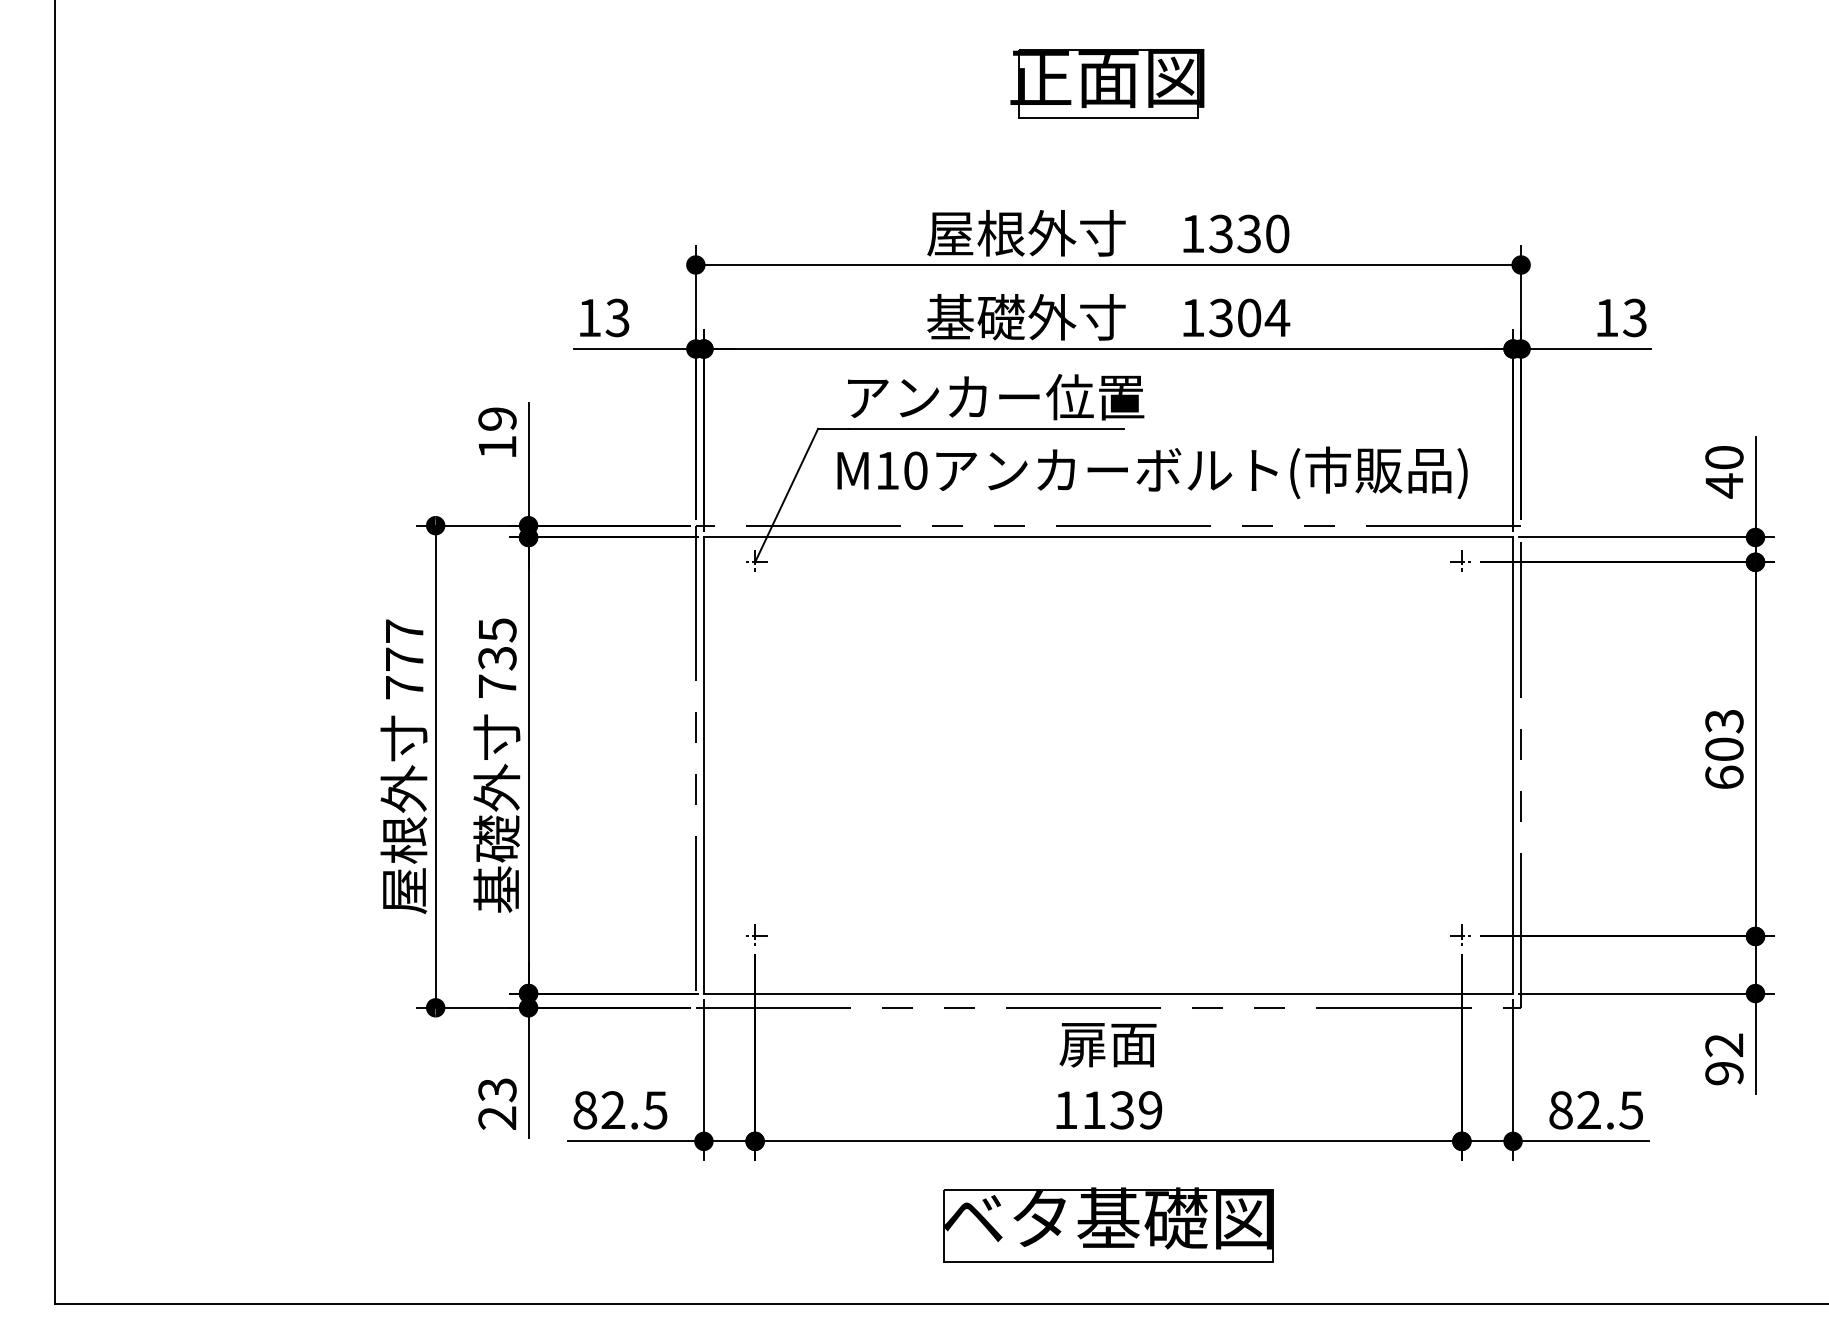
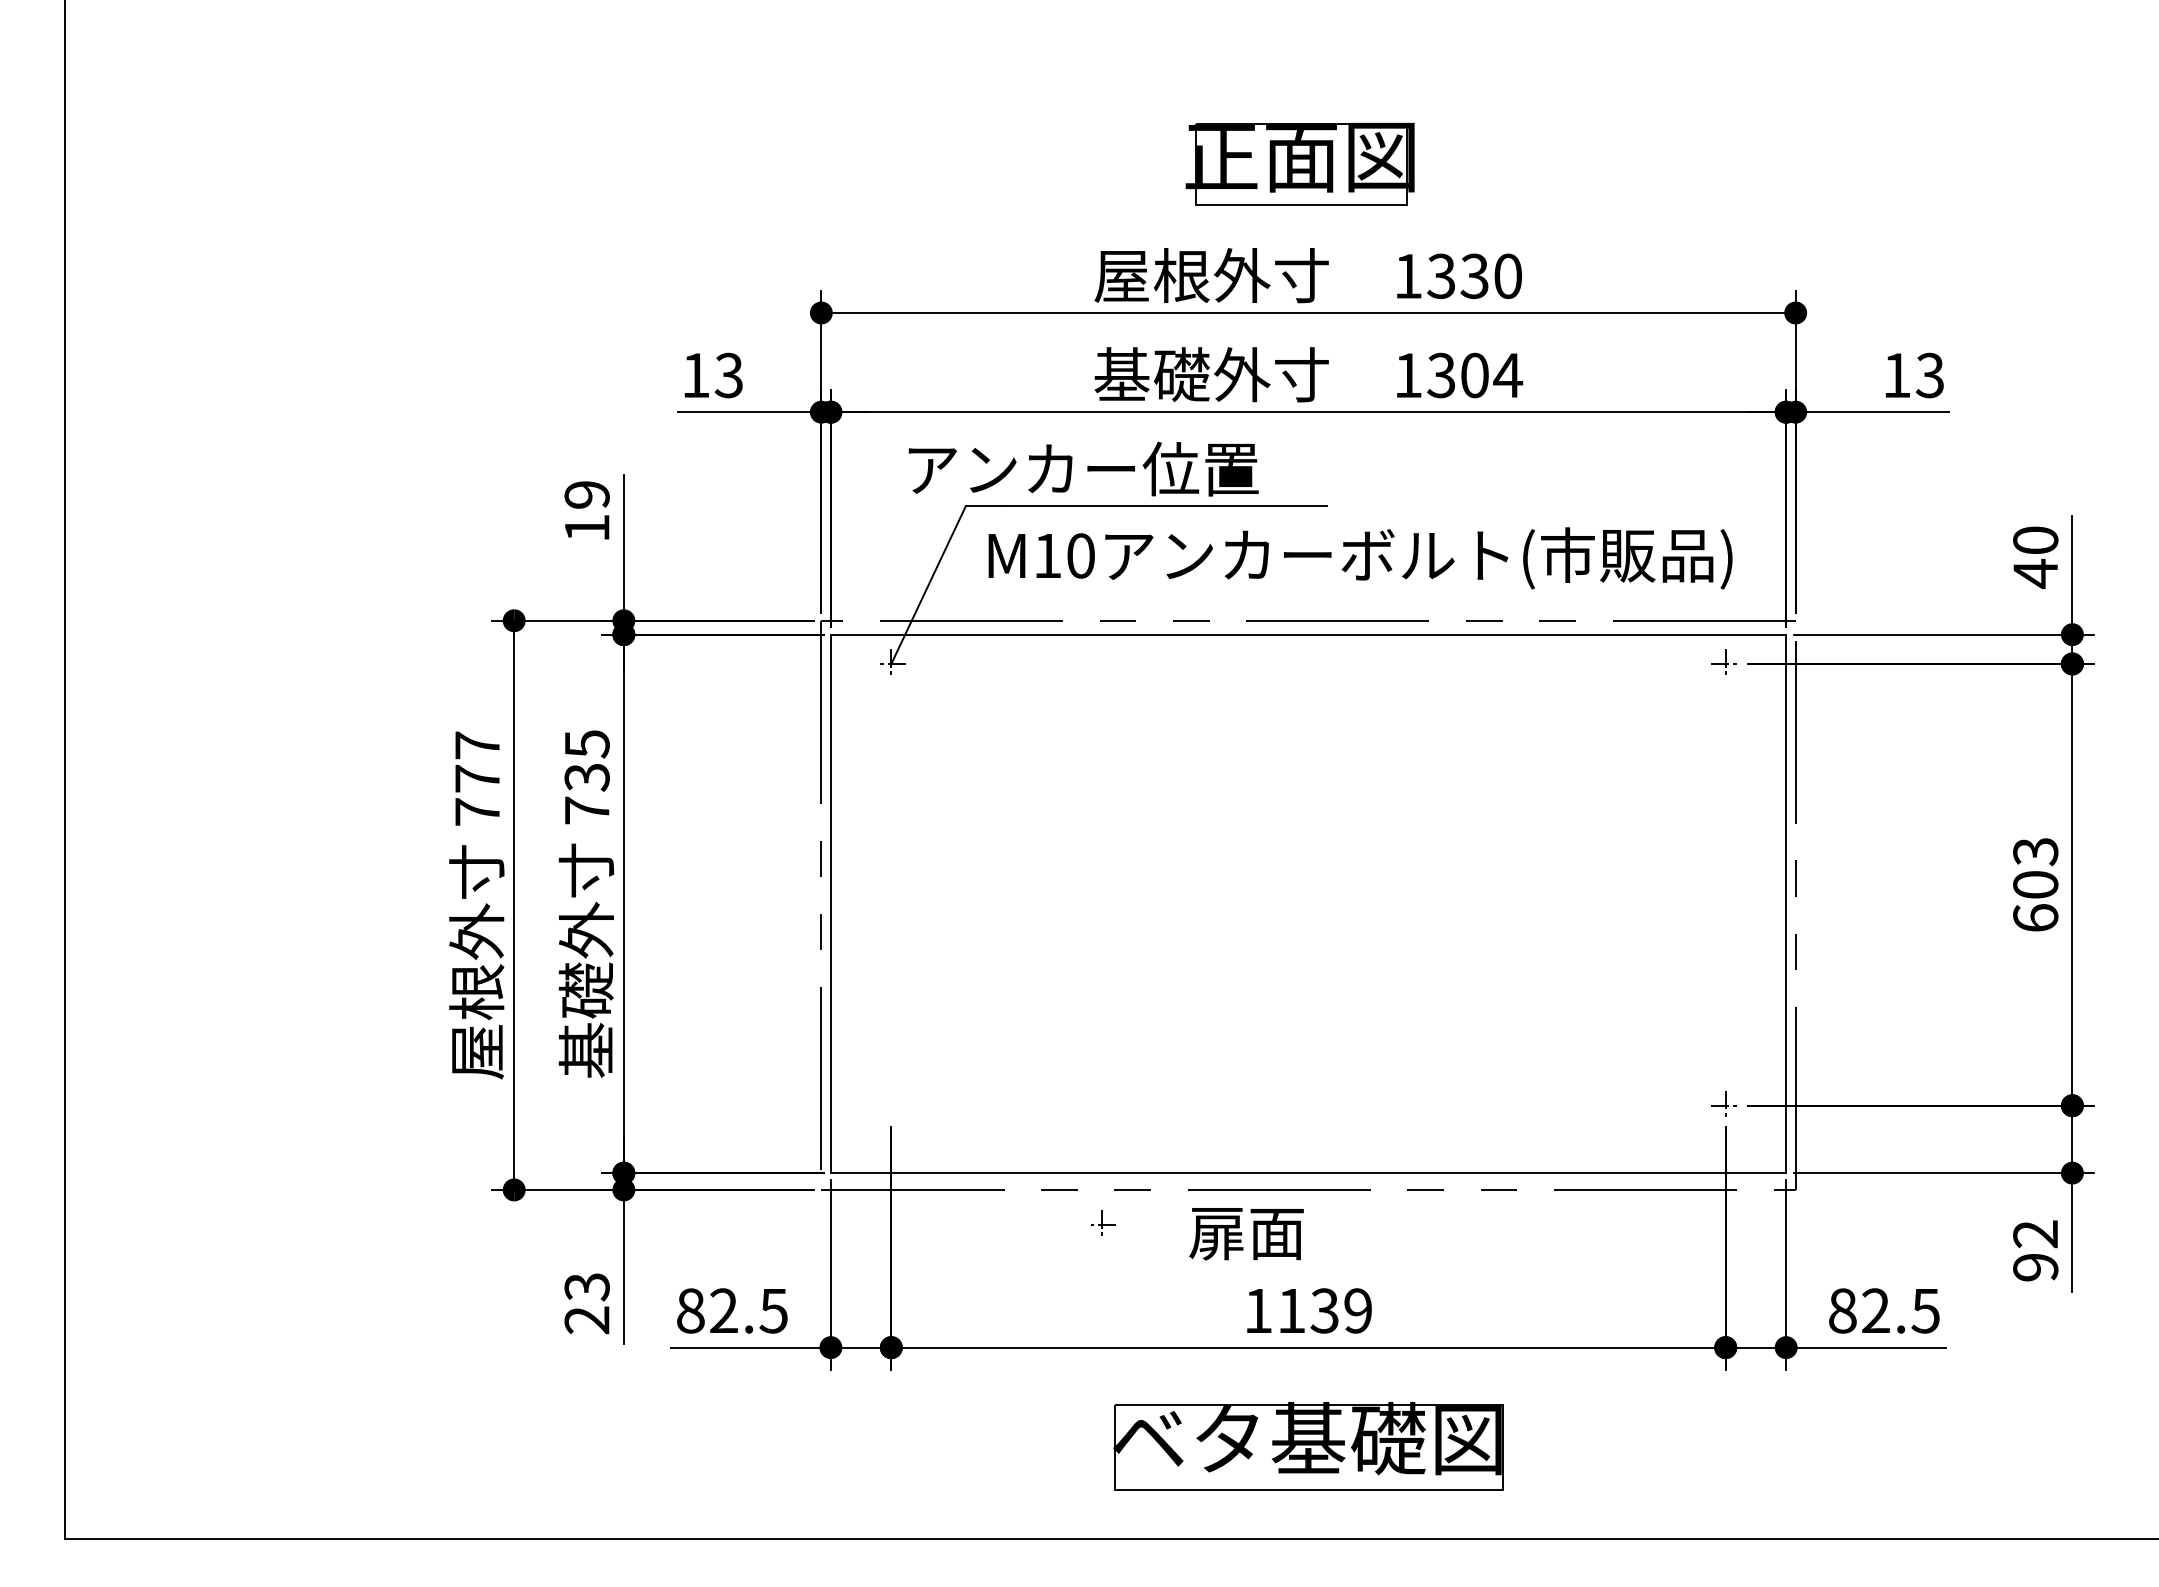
part: (1107, 83) -> (1300, 163), moved
text: (996, 397) -> (1084, 469), moved
part: (756, 934) -> (1103, 1222), moved
text: (1107, 1045) -> (1245, 1234), moved

